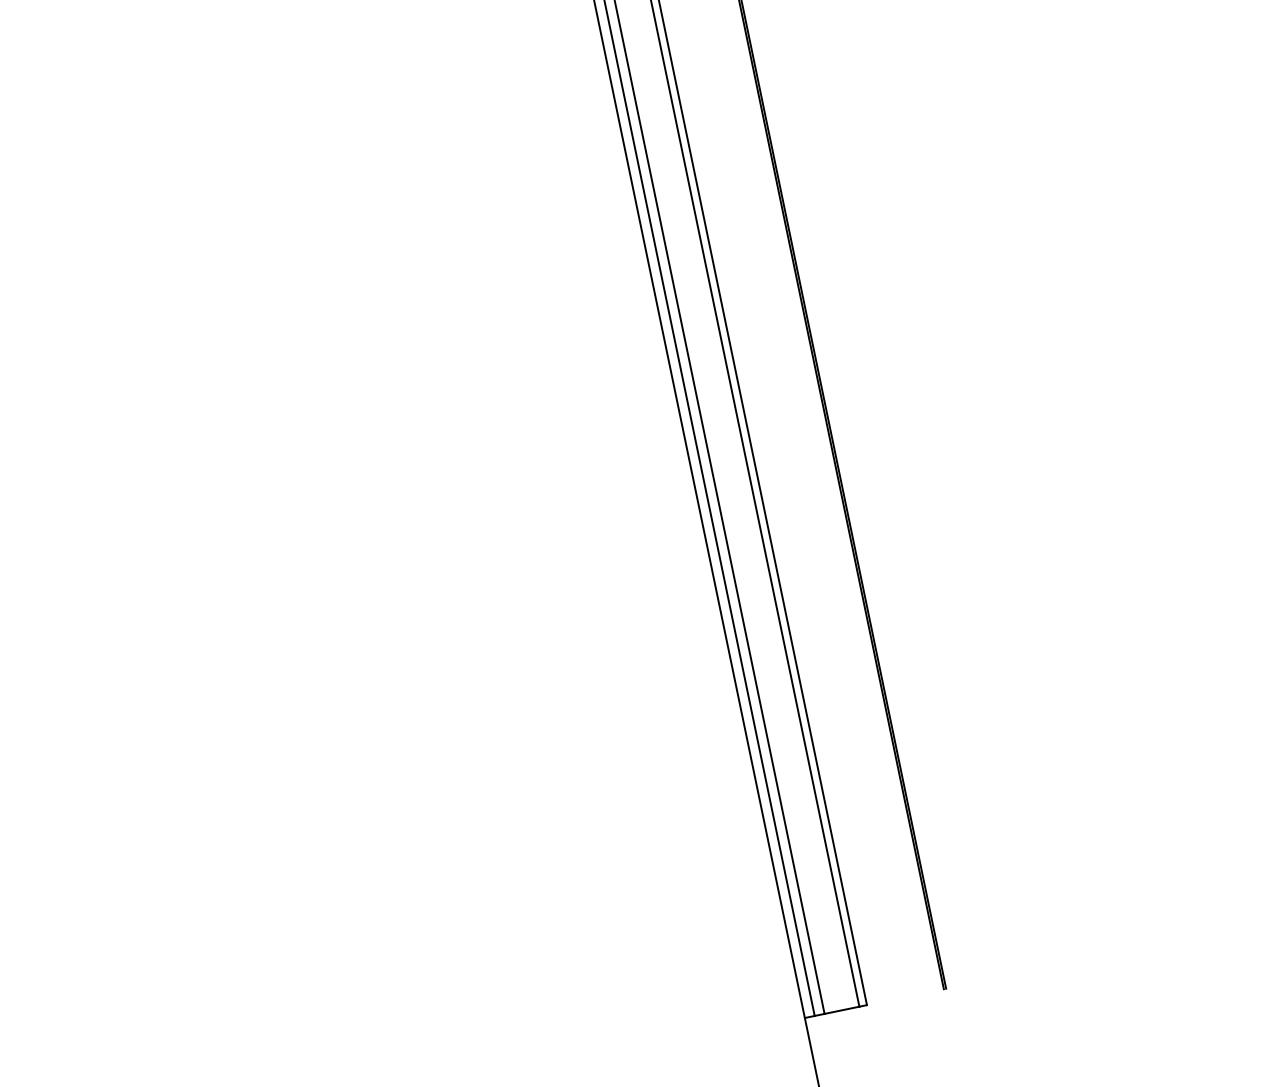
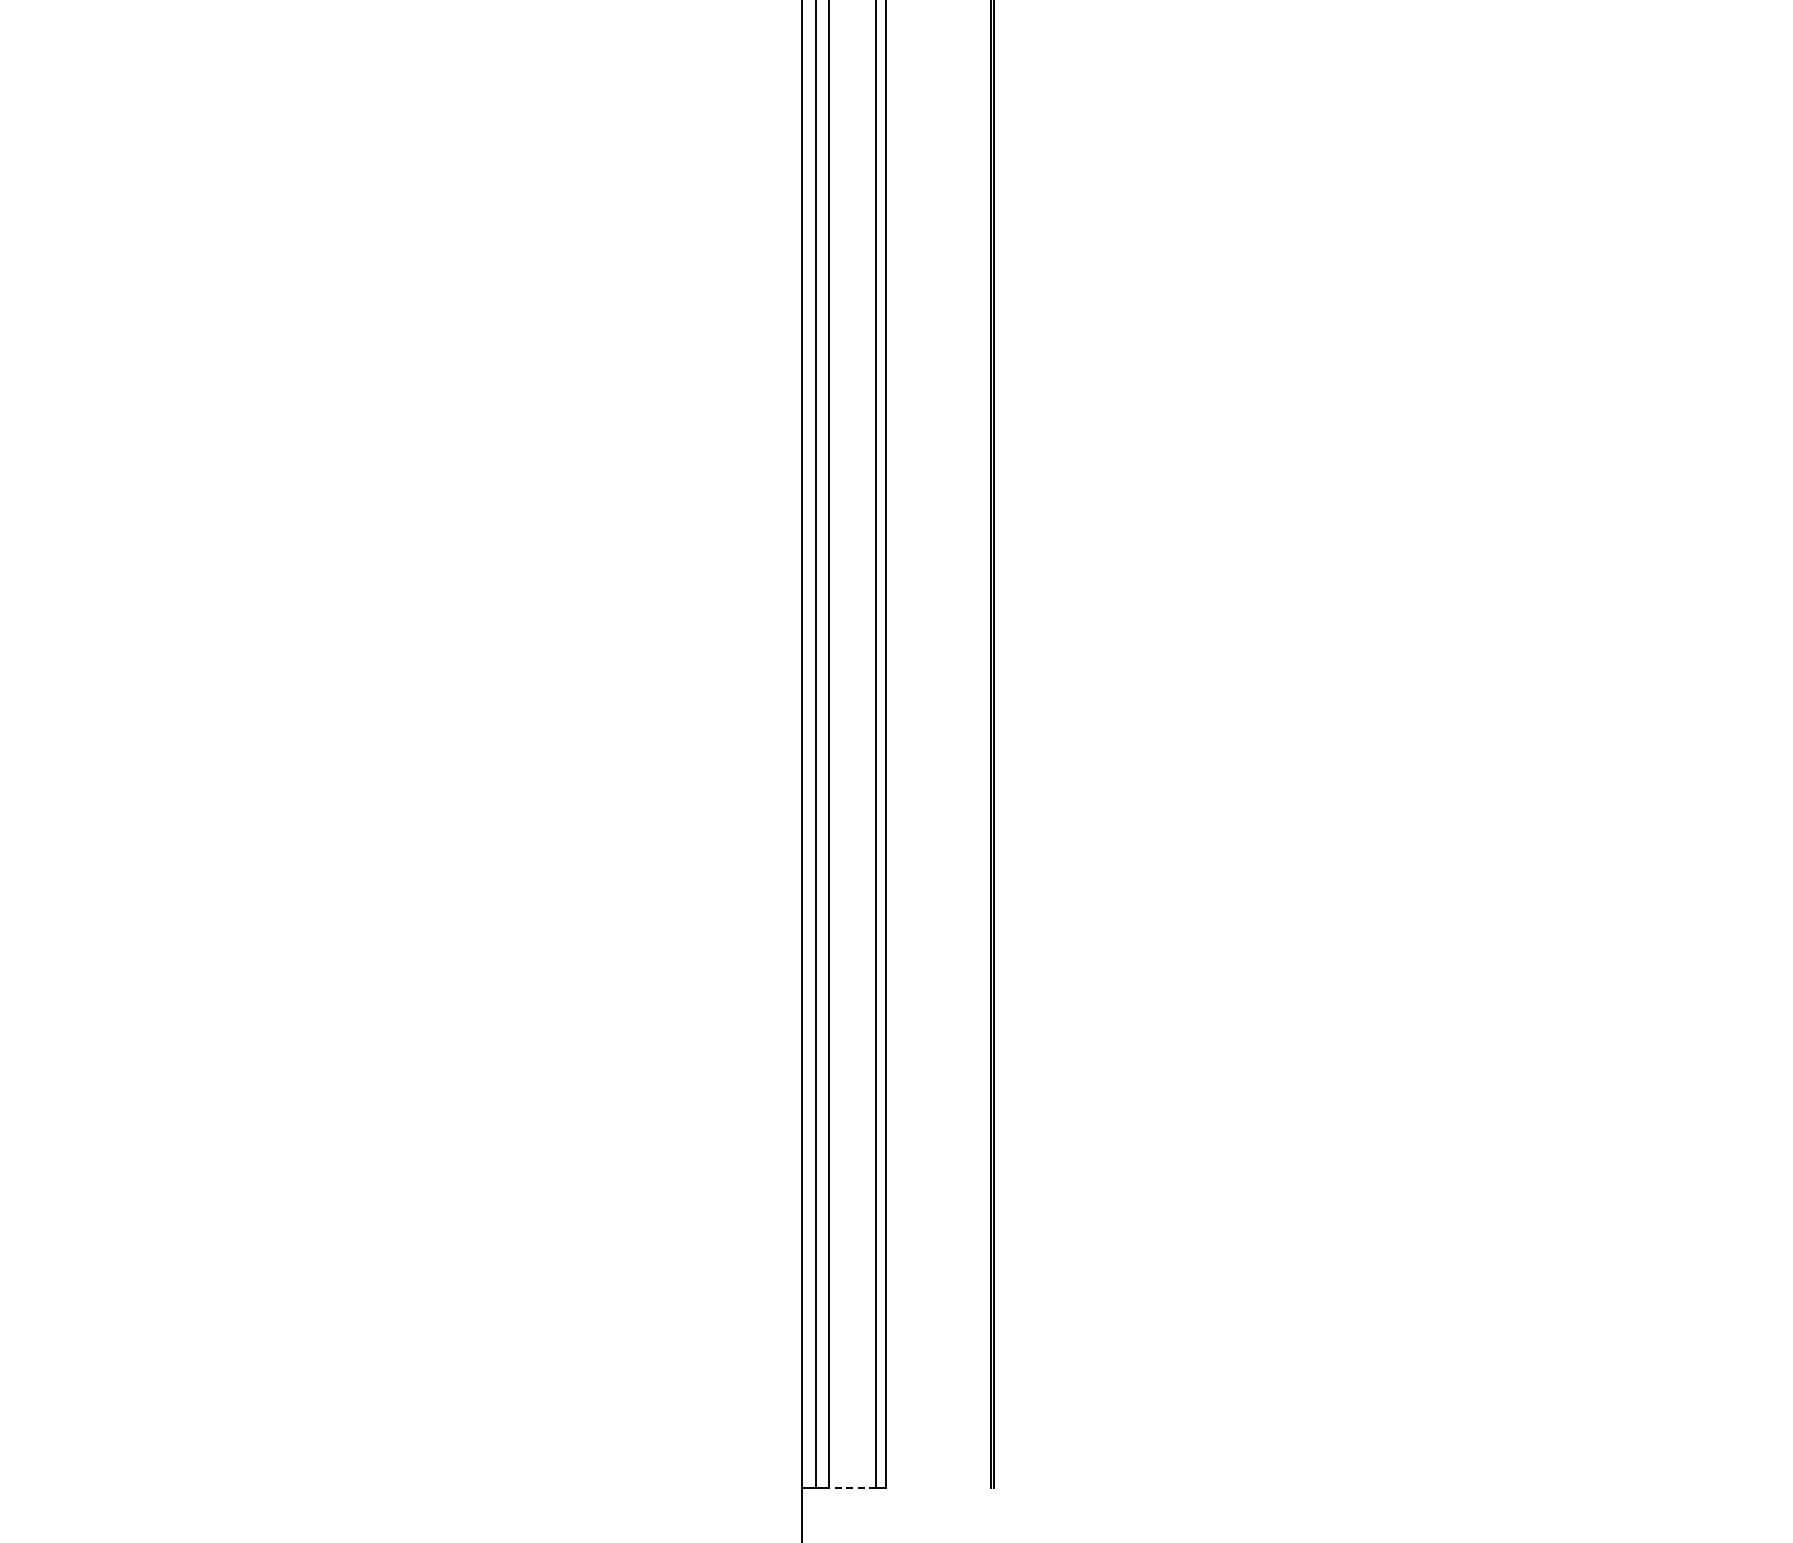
line: (841, 1010) -> (852, 1487), solid -> dashed

